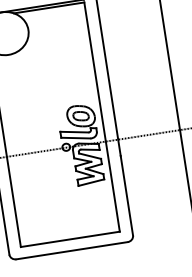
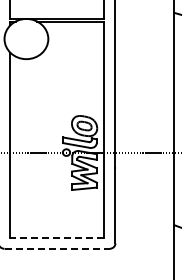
line: (70, 239) -> (57, 238), solid -> dashed
line: (72, 250) -> (57, 248), solid -> dashed

